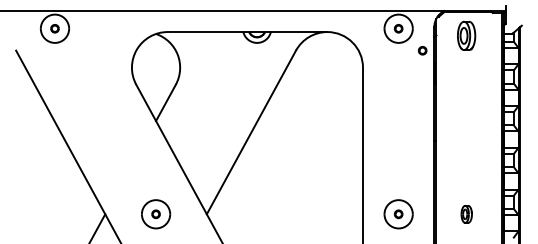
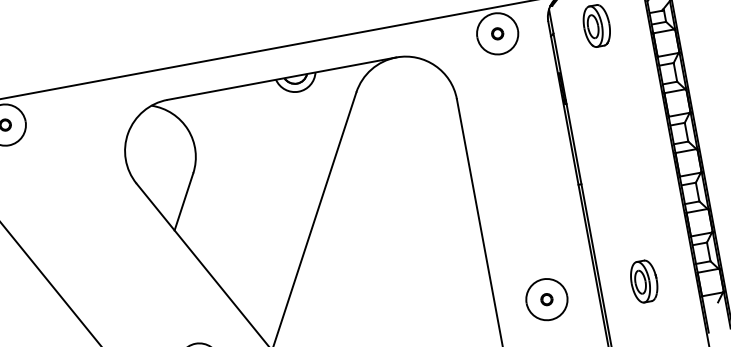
part: (422, 50) -> (537, 58), removed
part: (466, 214) -> (644, 281), size x1.67

